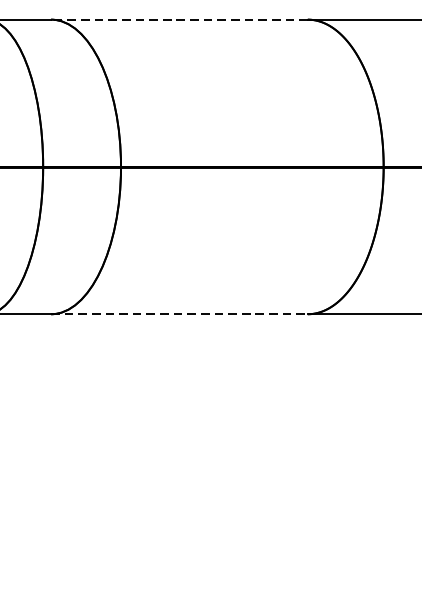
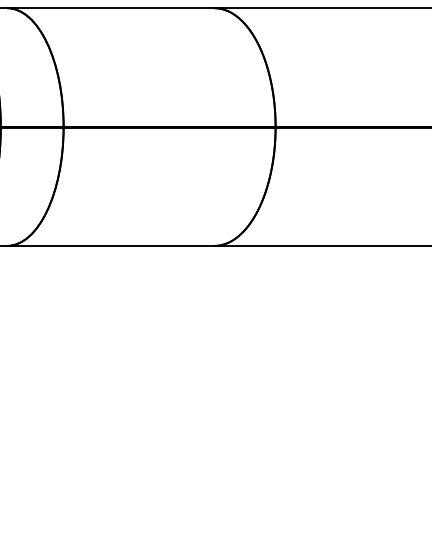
line: (179, 20) -> (110, 8), dashed -> solid
line: (179, 313) -> (110, 245), dashed -> solid

